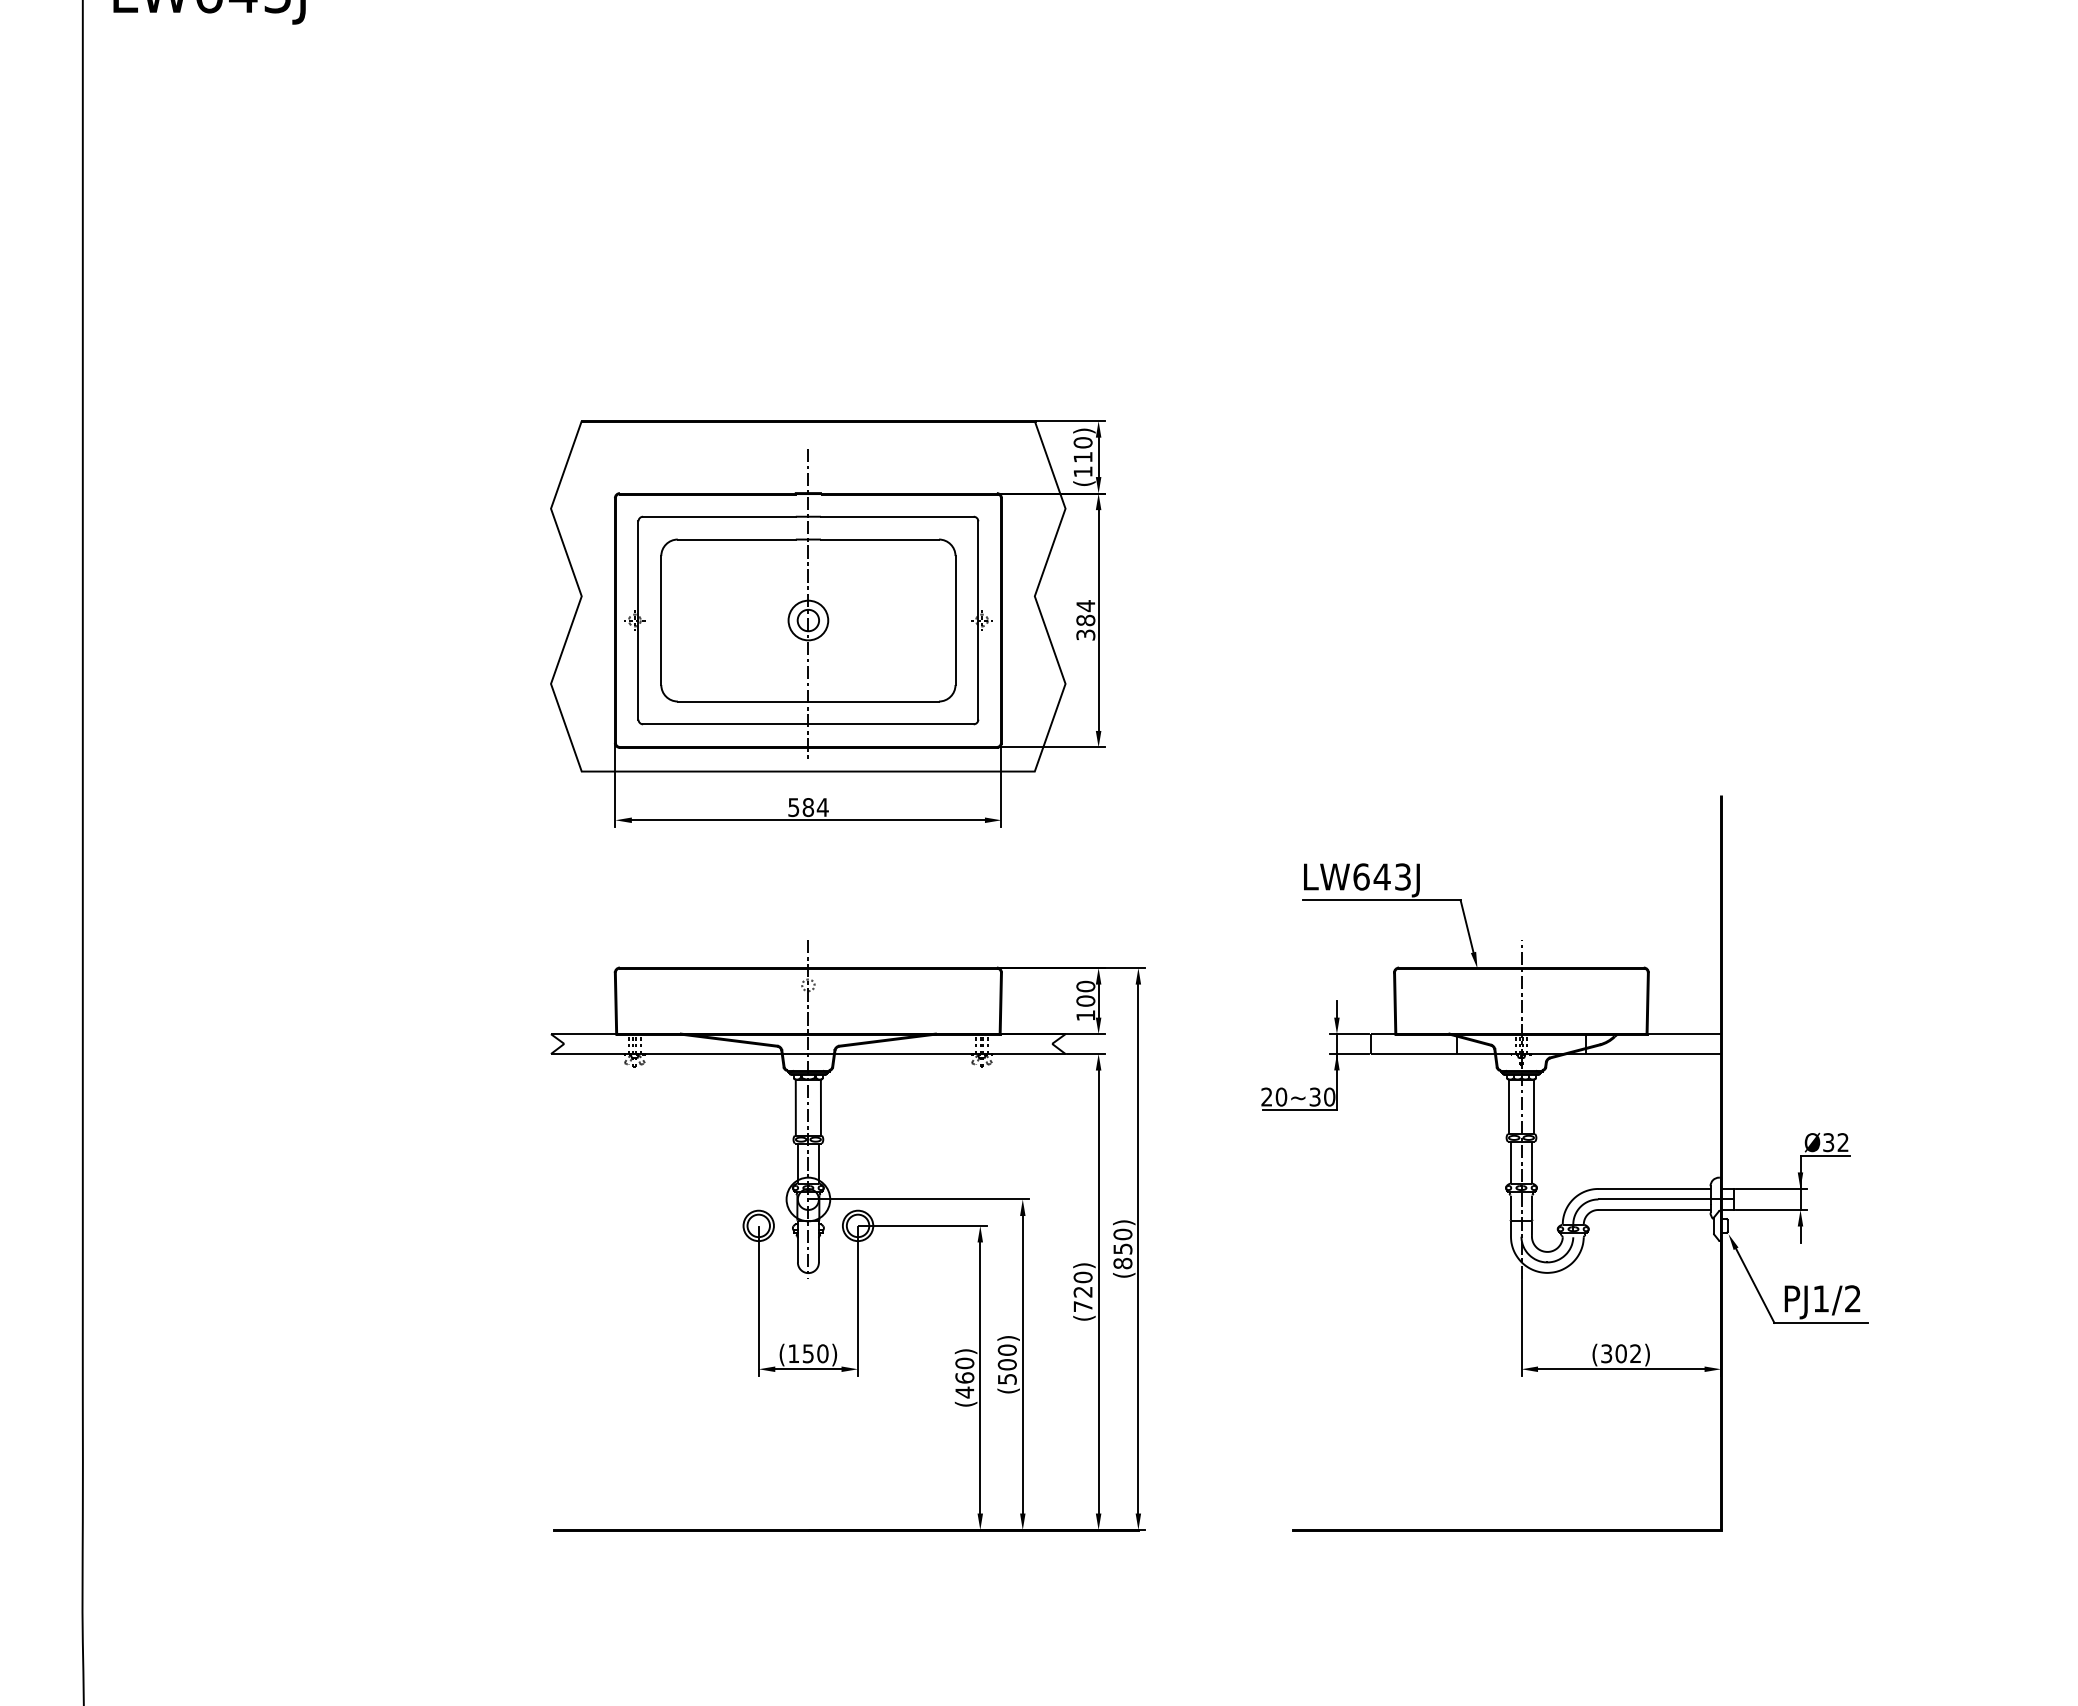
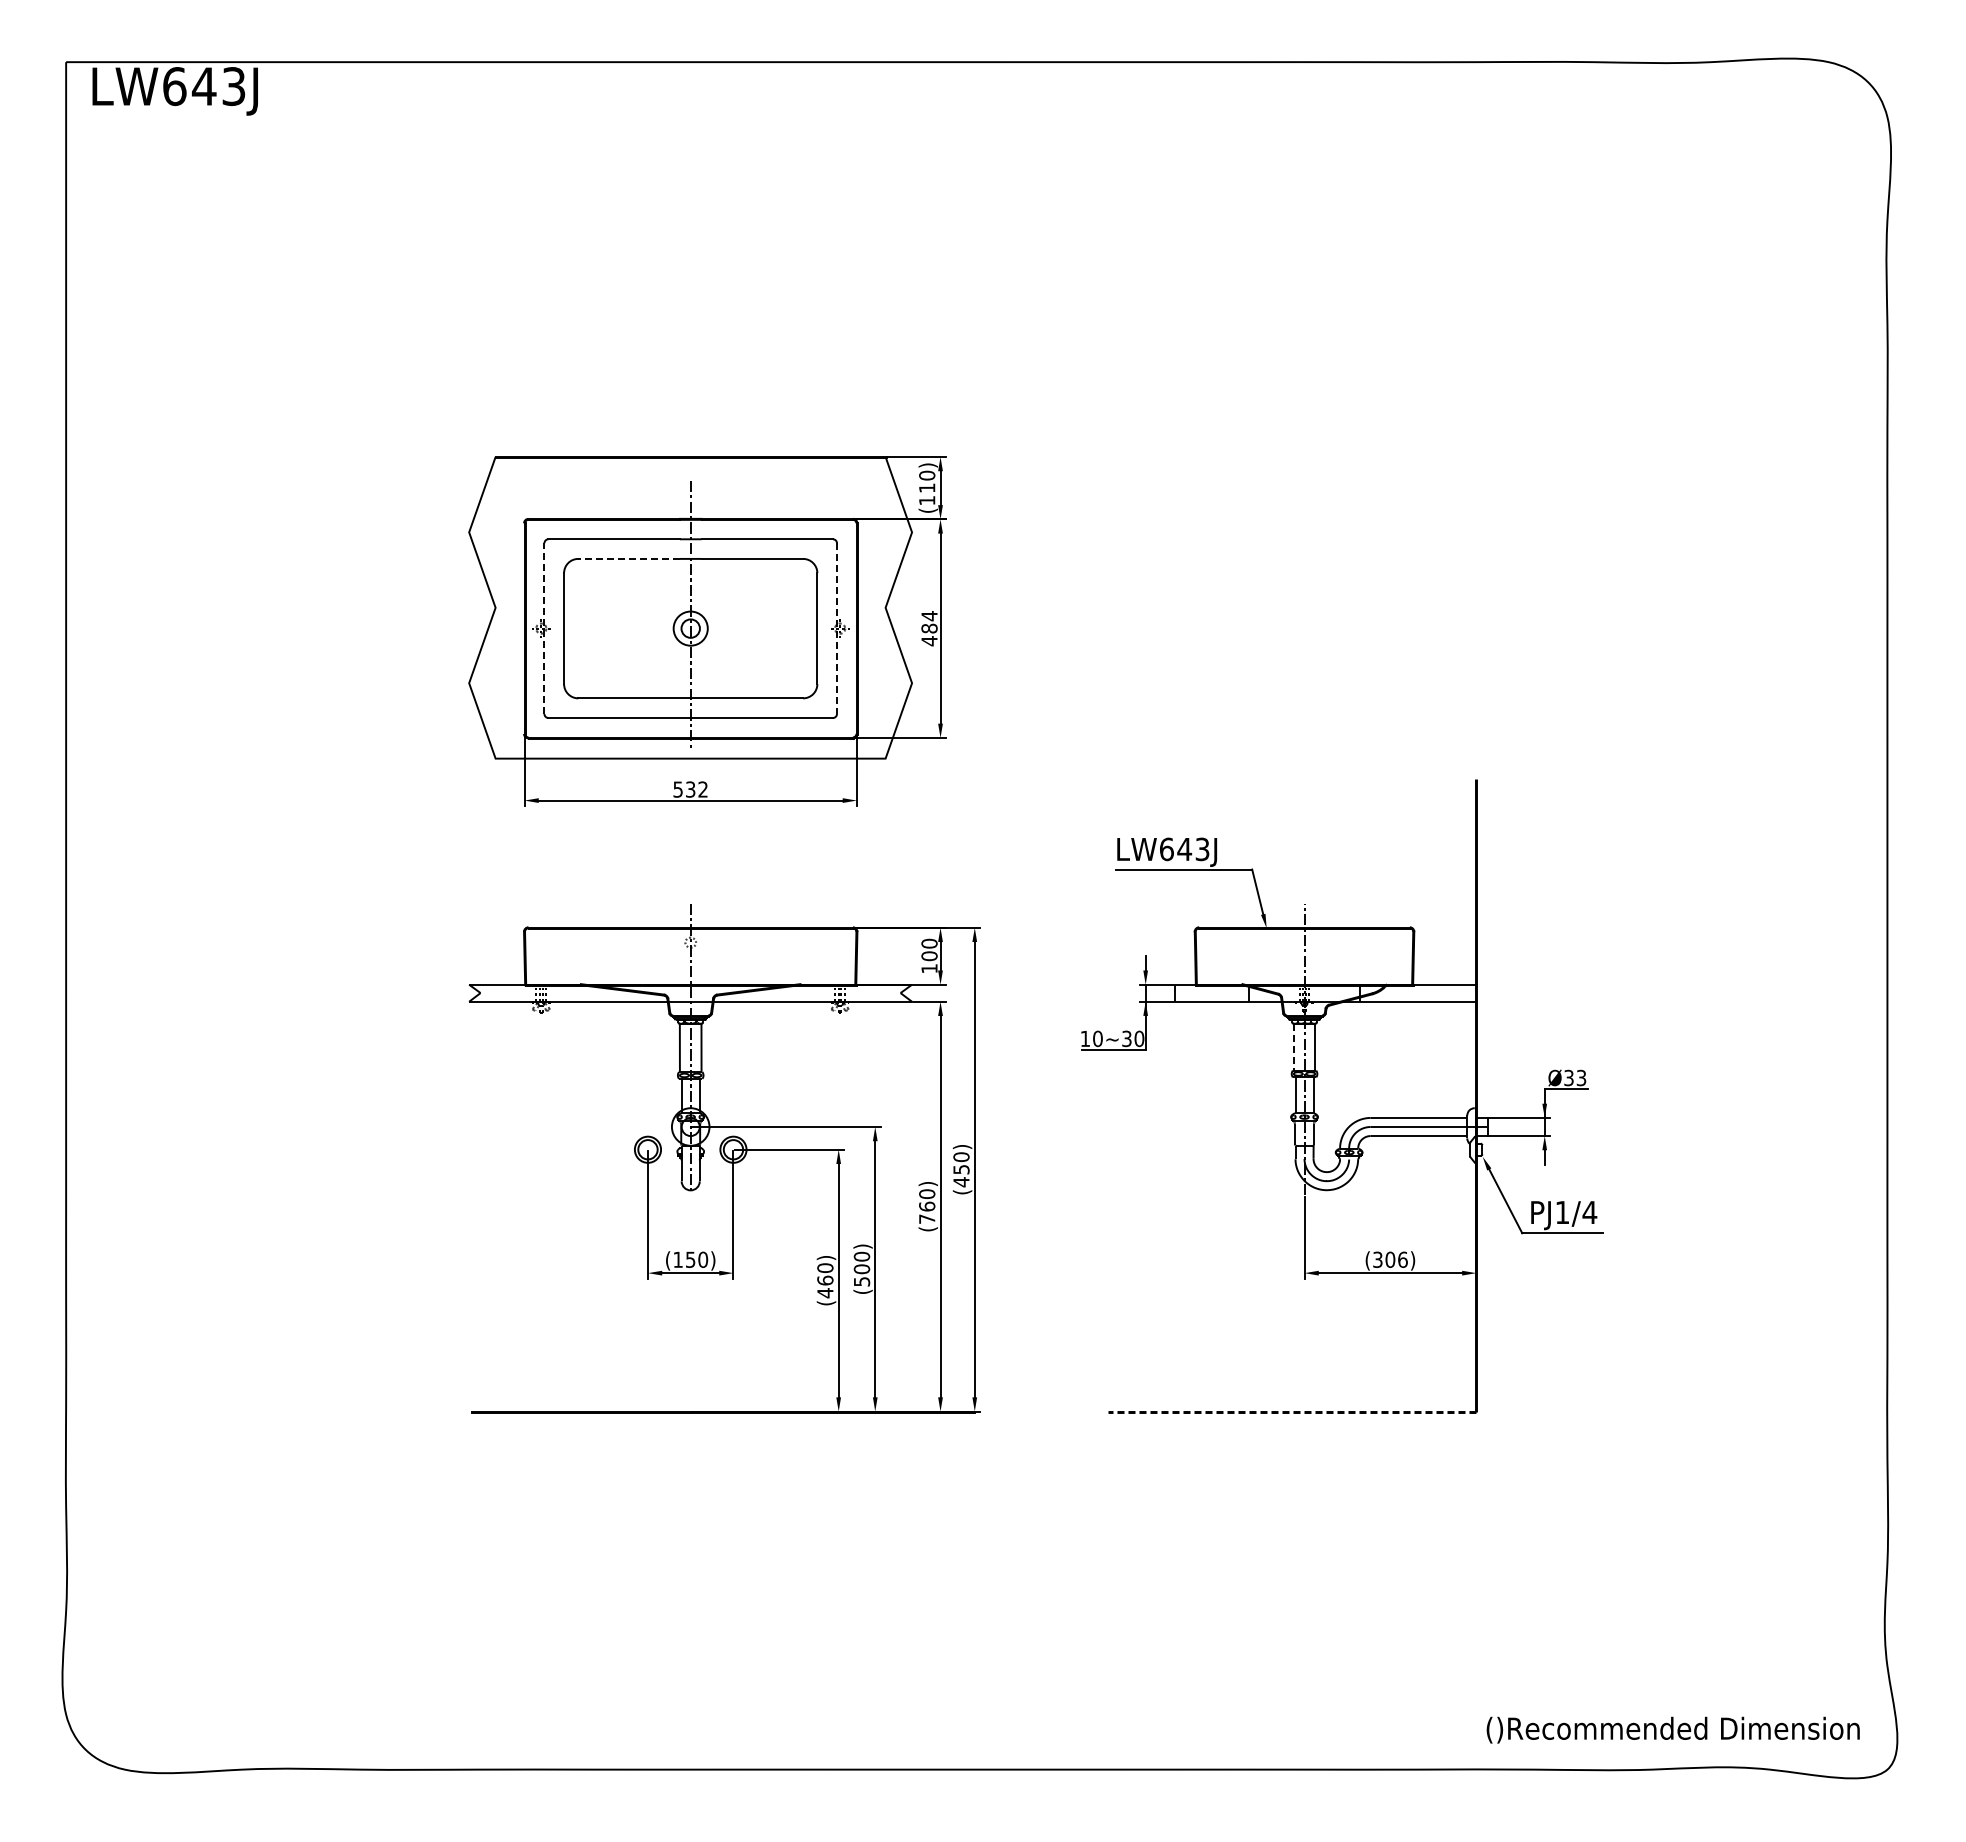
line: (737, 539) -> (629, 558), solid -> dashed
line: (638, 620) -> (544, 628), solid -> dashed
line: (978, 621) -> (837, 629), solid -> dashed
text: (1085, 635) -> (929, 641), 384 -> 484
text: (815, 807) -> (696, 789), 584 -> 532
text: (1265, 1096) -> (1084, 1038), 20~30 -> 10~30
line: (1508, 1107) -> (1293, 1047), solid -> dashed
text: (1843, 1143) -> (1581, 1078), Ø32 -> Ø33
text: (1122, 1263) -> (961, 1182), (850) -> (450)
text: (1083, 1291) -> (927, 1206), (720) -> (760)
text: (1852, 1297) -> (1589, 1211), PJ1/2 -> PJ1/4
text: (1635, 1353) -> (1402, 1259), (302) -> (306)
line: (1506, 1529) -> (1291, 1411), solid -> dashed

